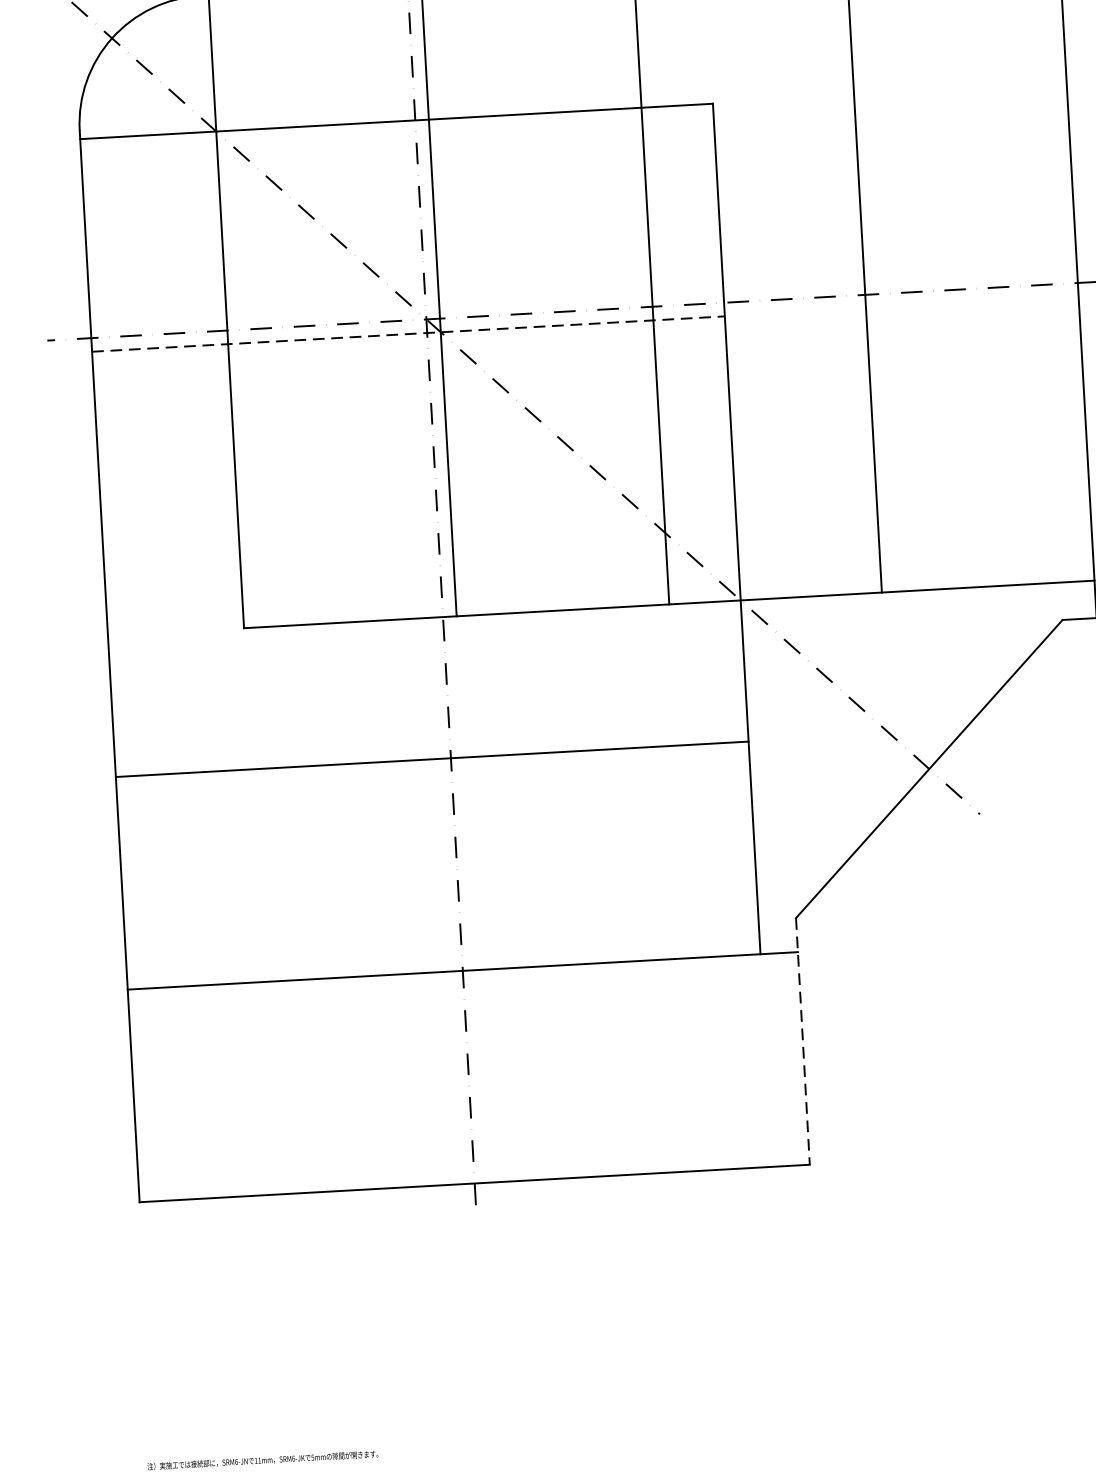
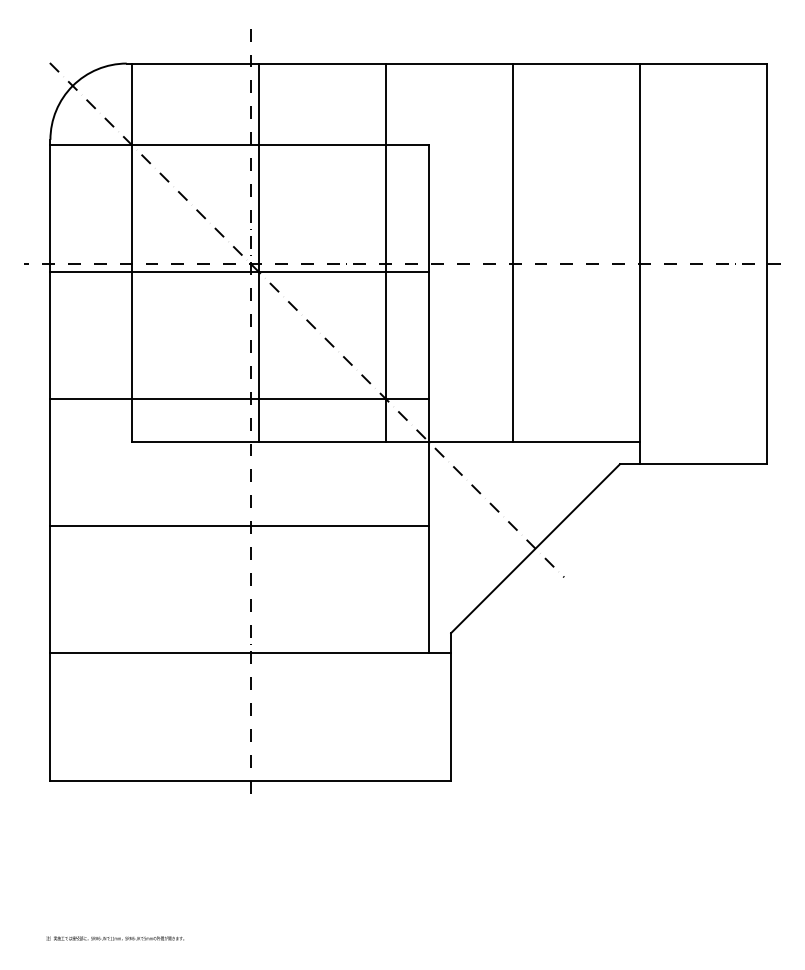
line: (410, 334) -> (240, 272), dashed -> solid
line: (420, 547) -> (239, 399), added
line: (803, 1040) -> (451, 706), dashed -> solid

